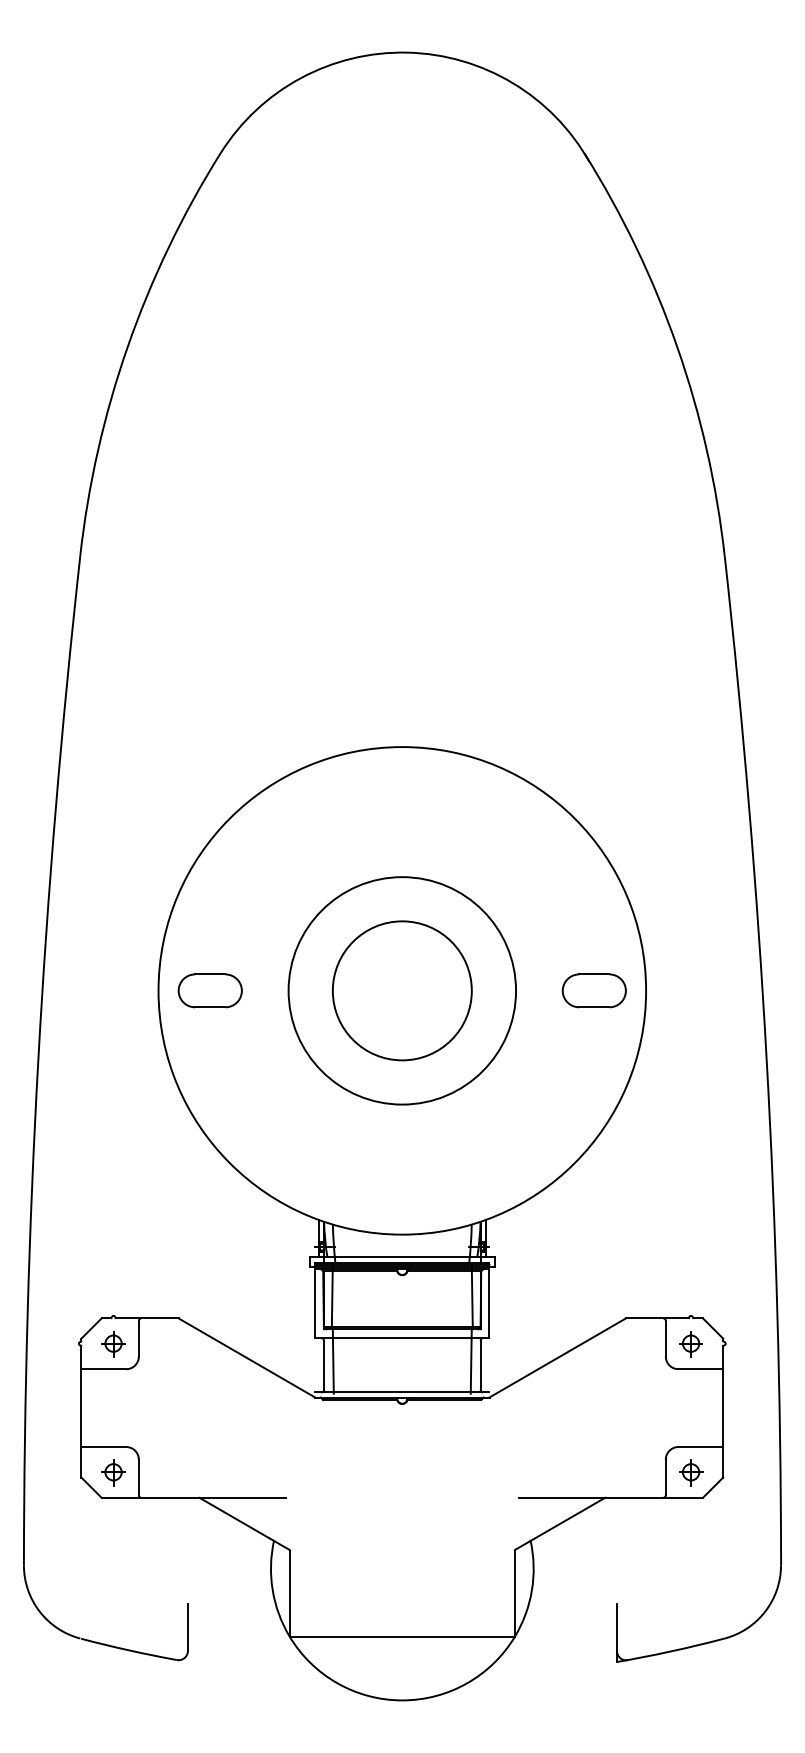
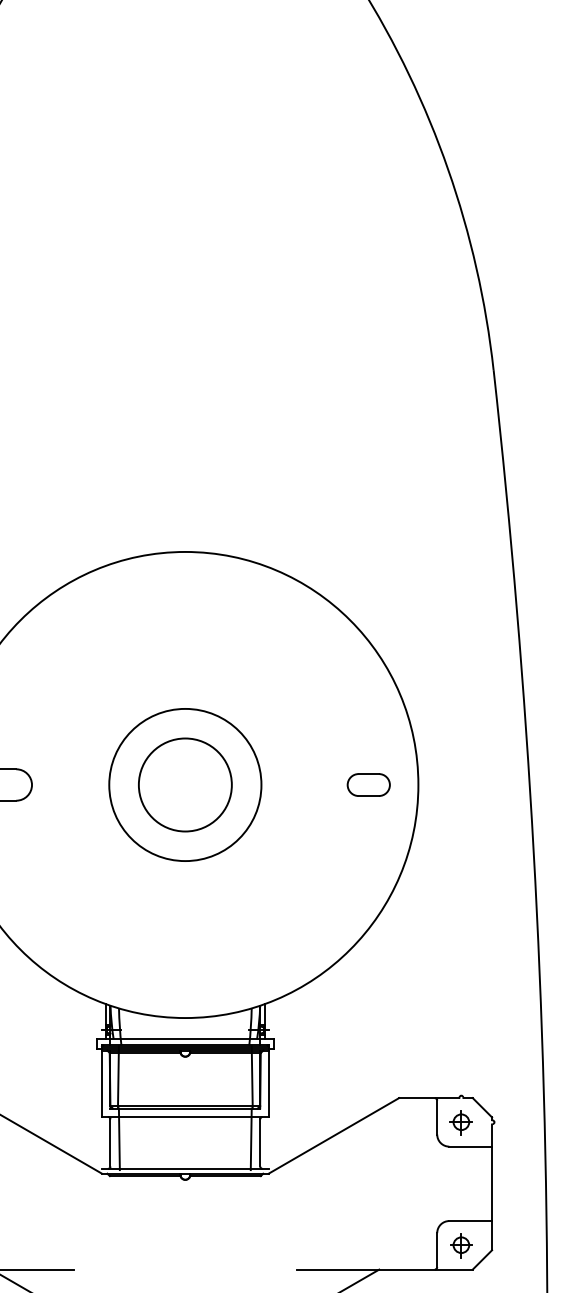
circle: (401, 990) -> (184, 784), size x0.7
circle: (402, 990) -> (185, 784), size x0.7
part: (593, 990) -> (368, 784), size x0.7

